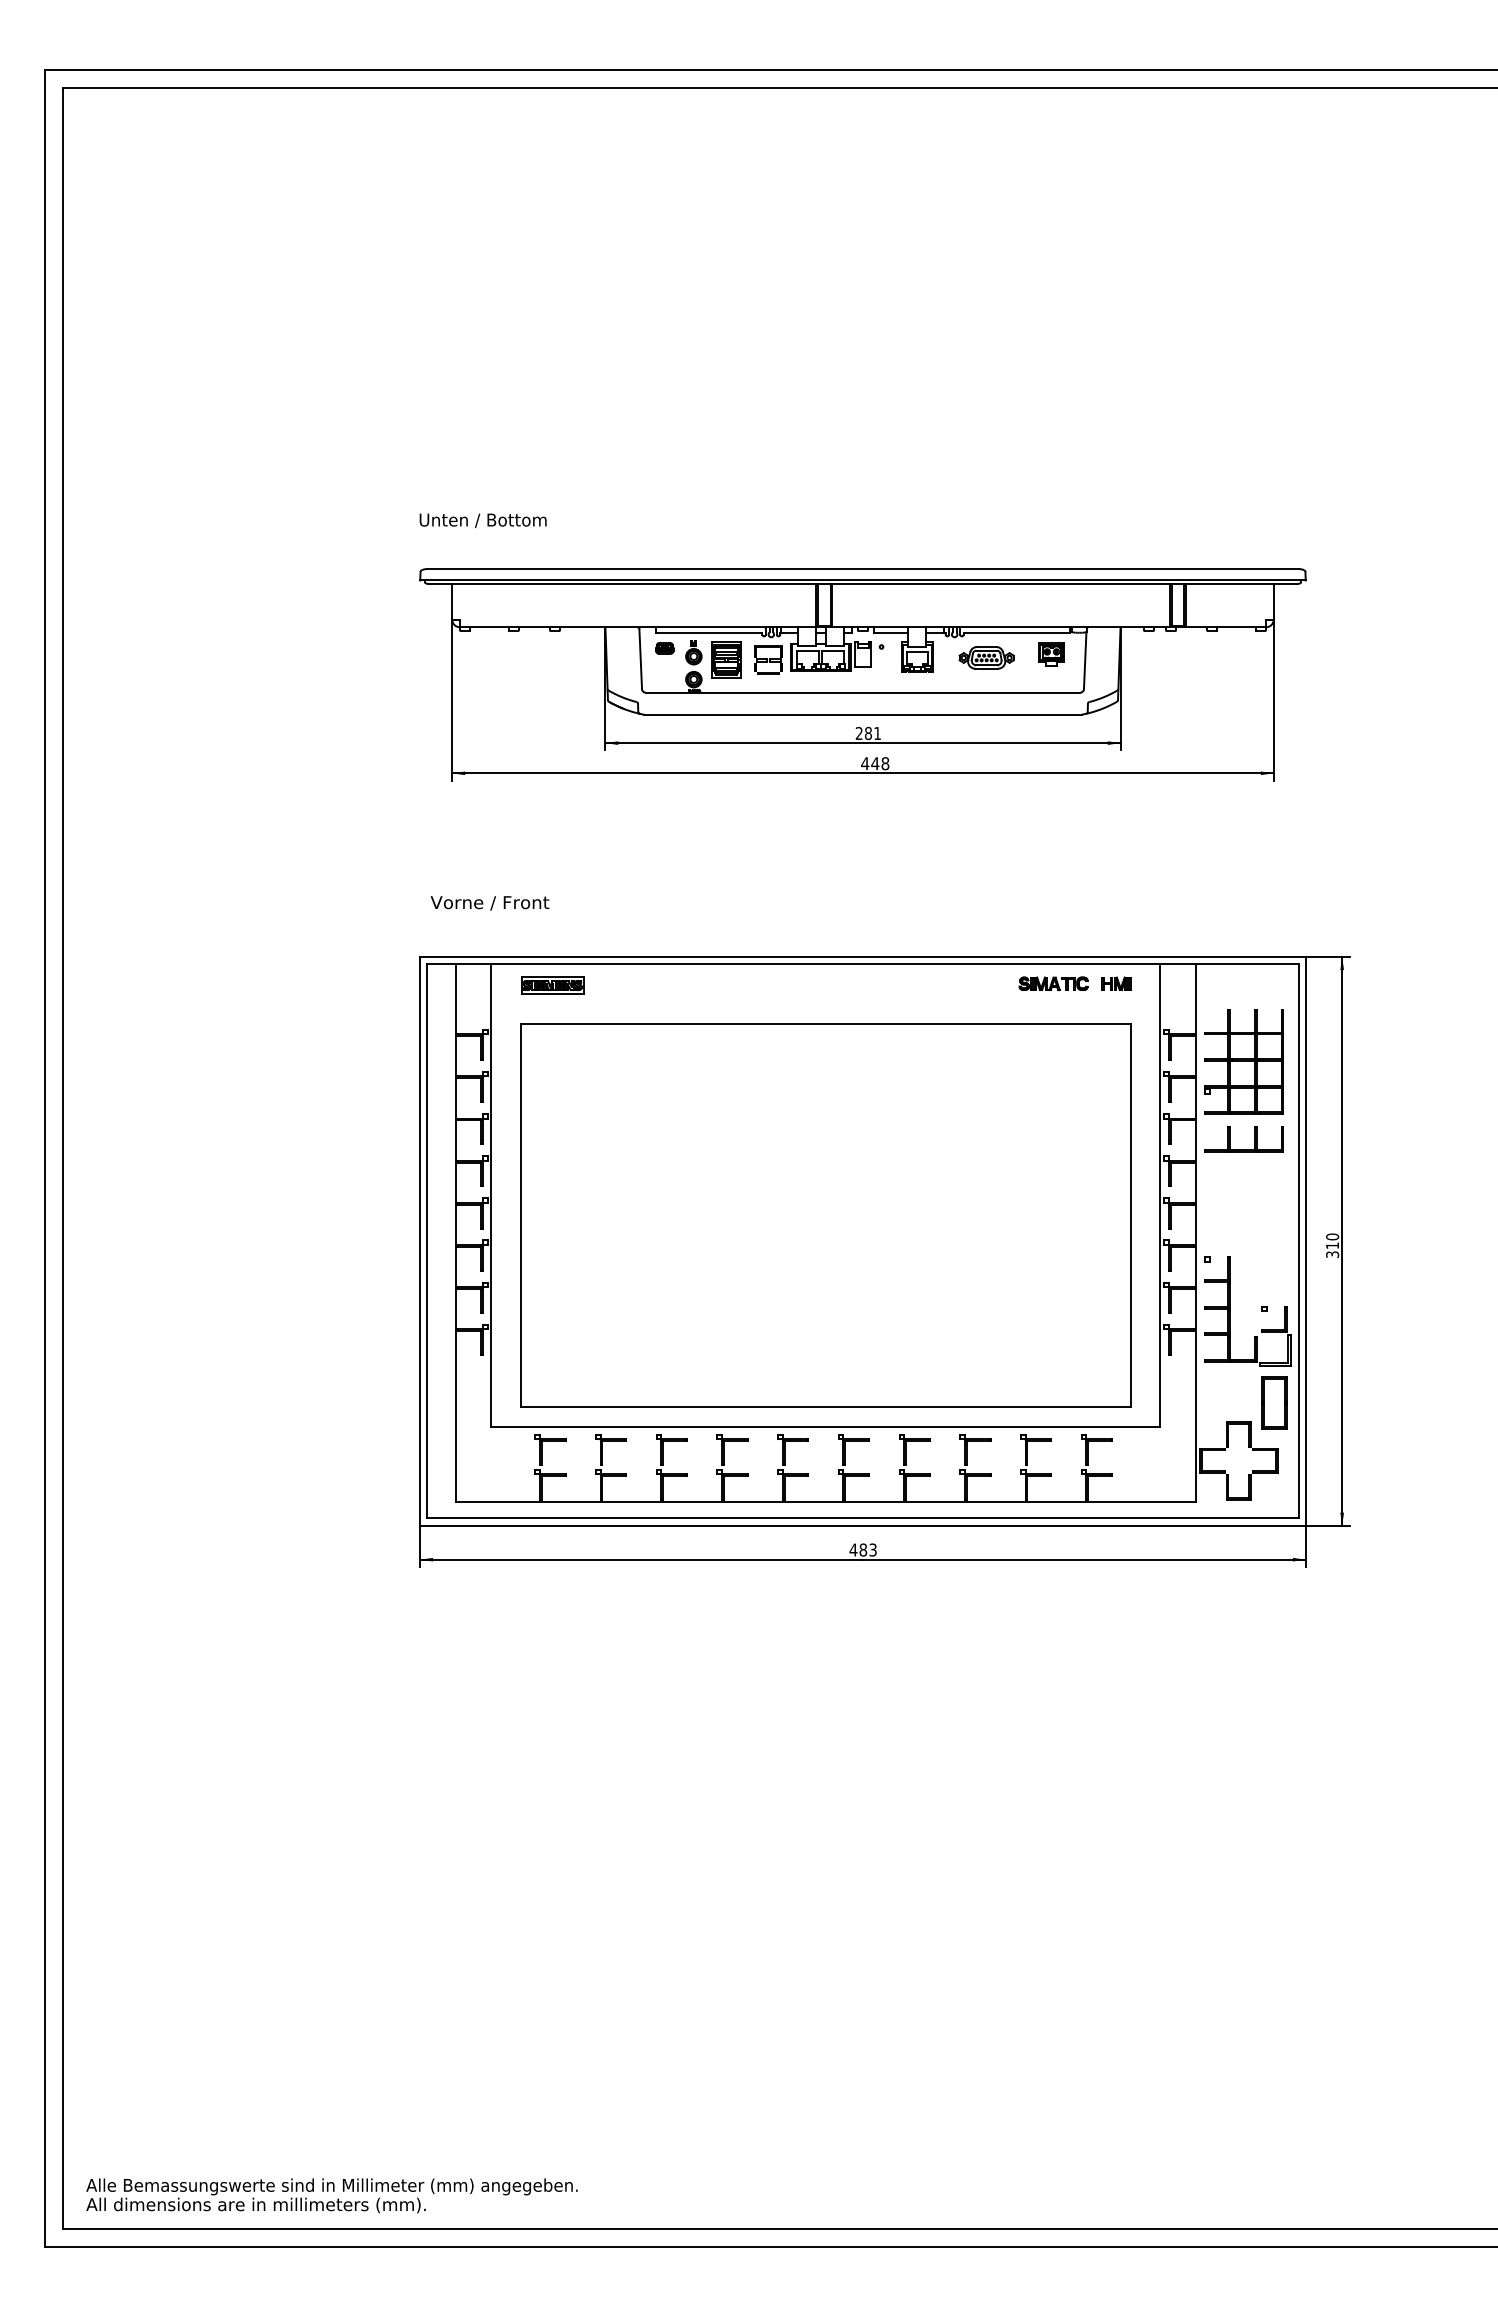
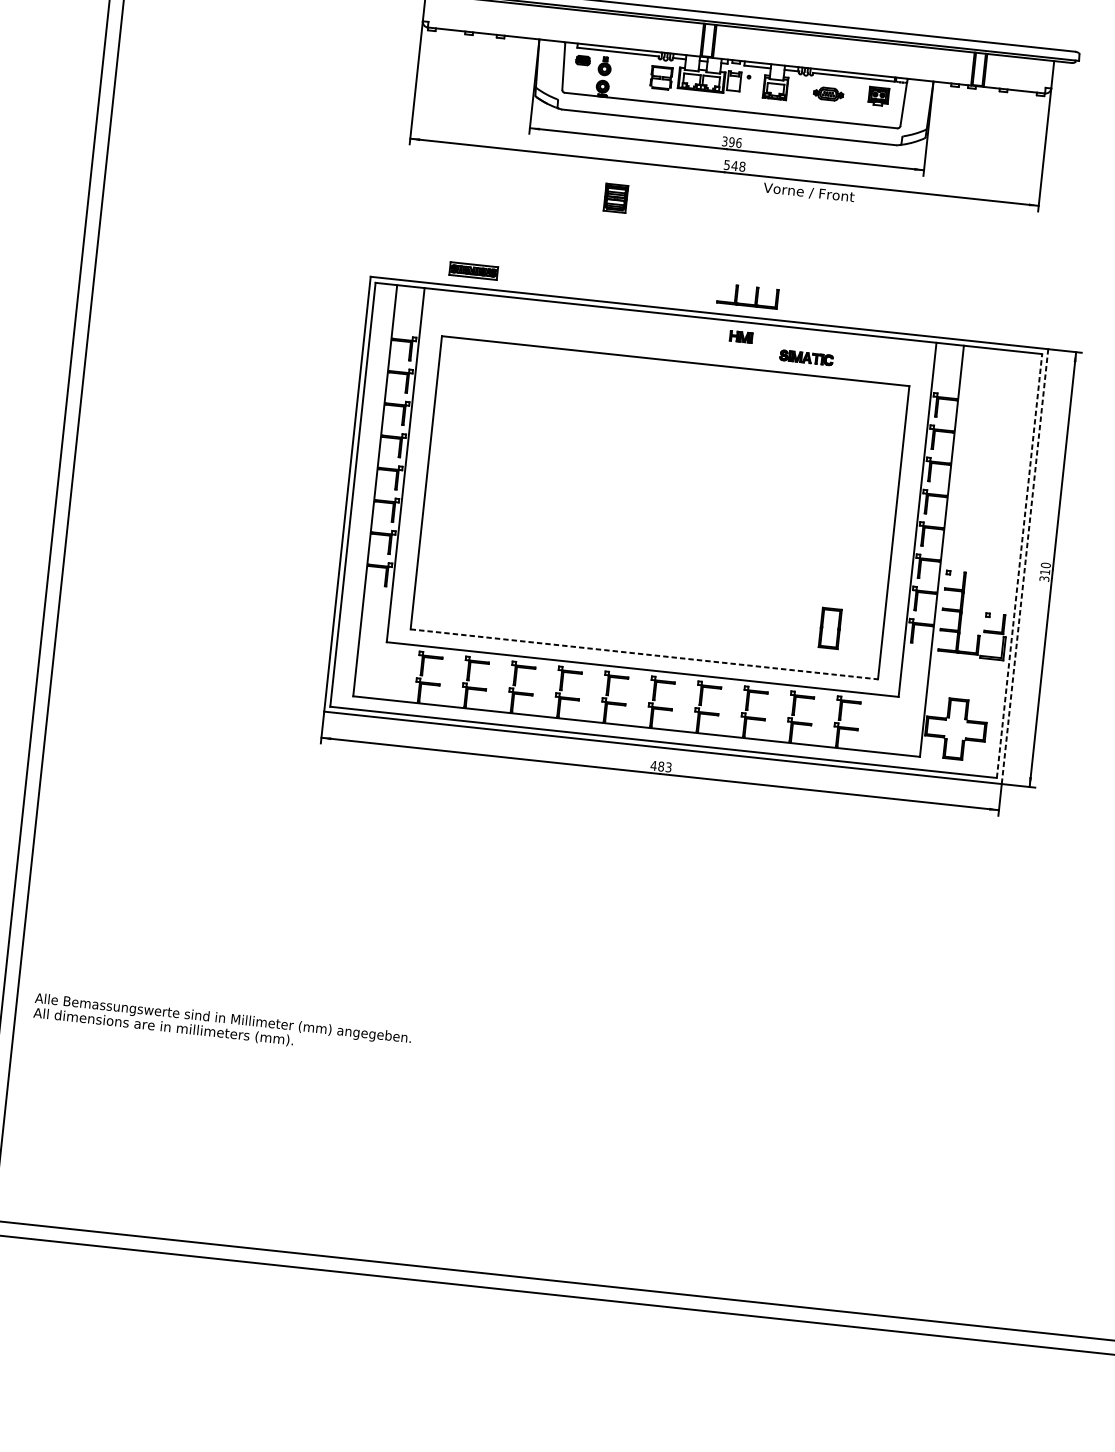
part: (986, 657) -> (828, 93), size x0.7
part: (726, 659) -> (616, 198), moved
text: (868, 733) -> (731, 142), 281 -> 396
text: (865, 763) -> (727, 164), 448 -> 548
text: (489, 903) -> (808, 193), moved
part: (1053, 983) -> (806, 357), moved
part: (1116, 983) -> (741, 336), moved
part: (552, 985) -> (473, 271), moved
part: (1243, 1061) -> (992, 423), removed
part: (1243, 1149) -> (746, 304), moved
line: (1298, 1240) -> (1019, 565), solid -> dashed
line: (1305, 1241) -> (1024, 566), solid -> dashed
part: (1274, 1402) -> (830, 627), moved
line: (826, 1407) -> (644, 654), solid -> dashed
text: (331, 2195) -> (221, 1025), moved

